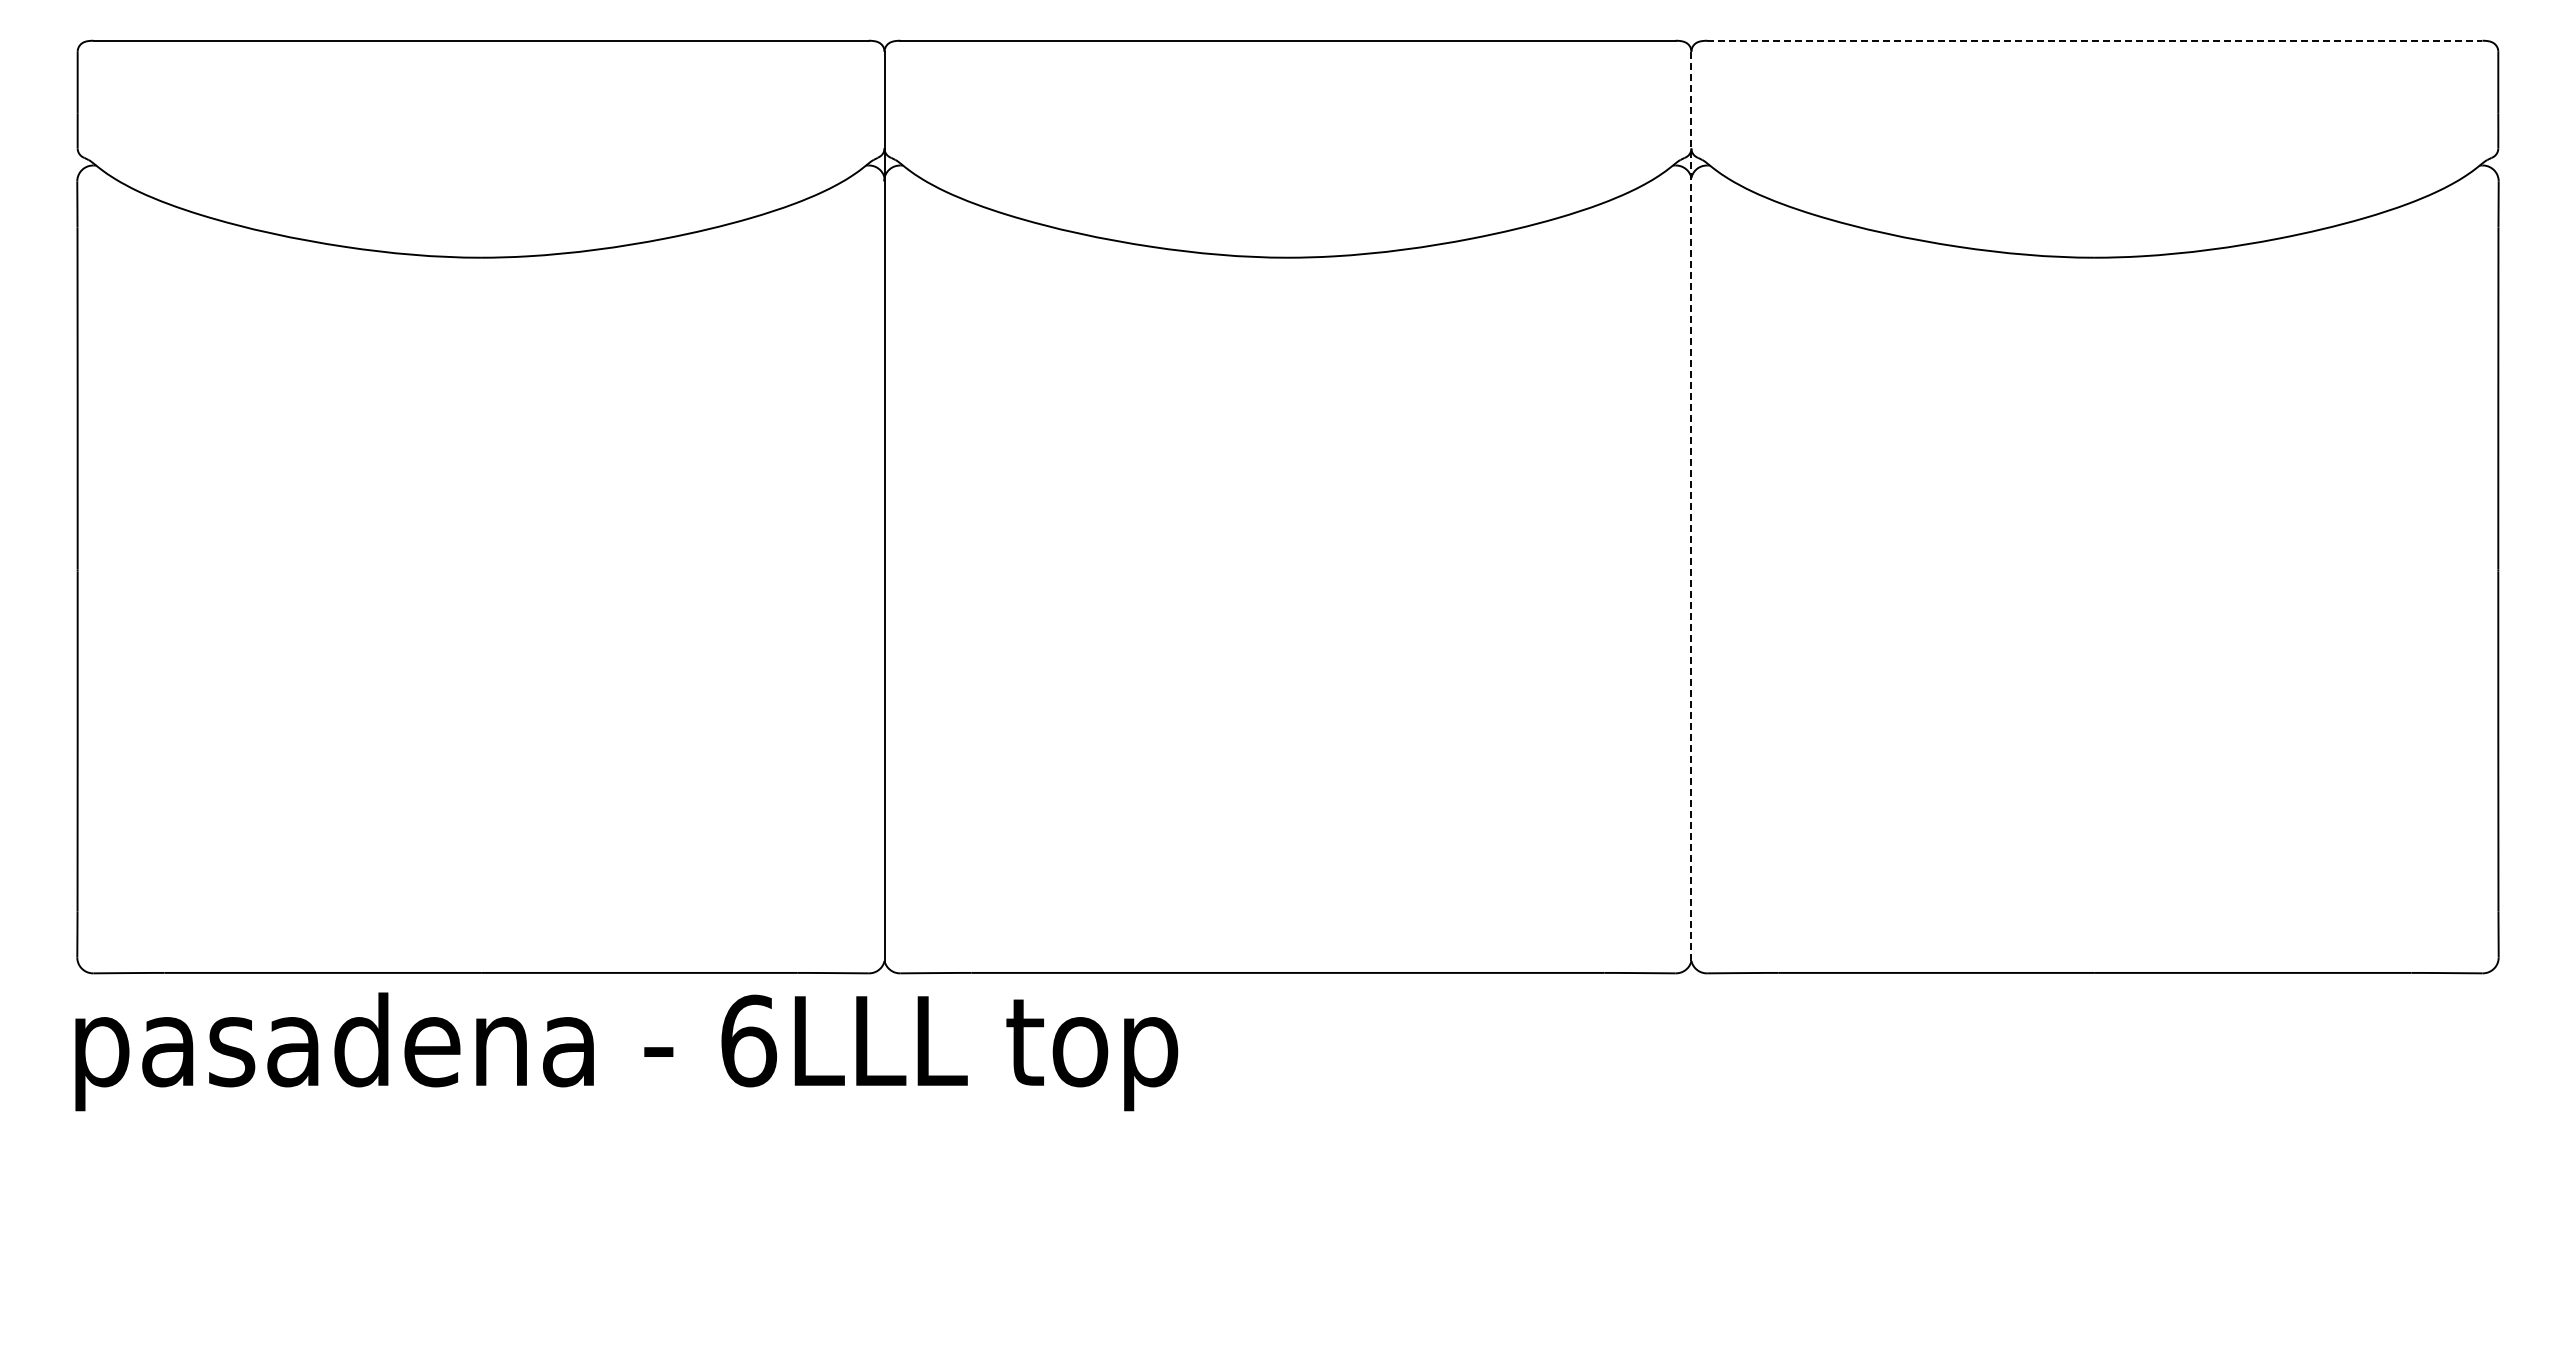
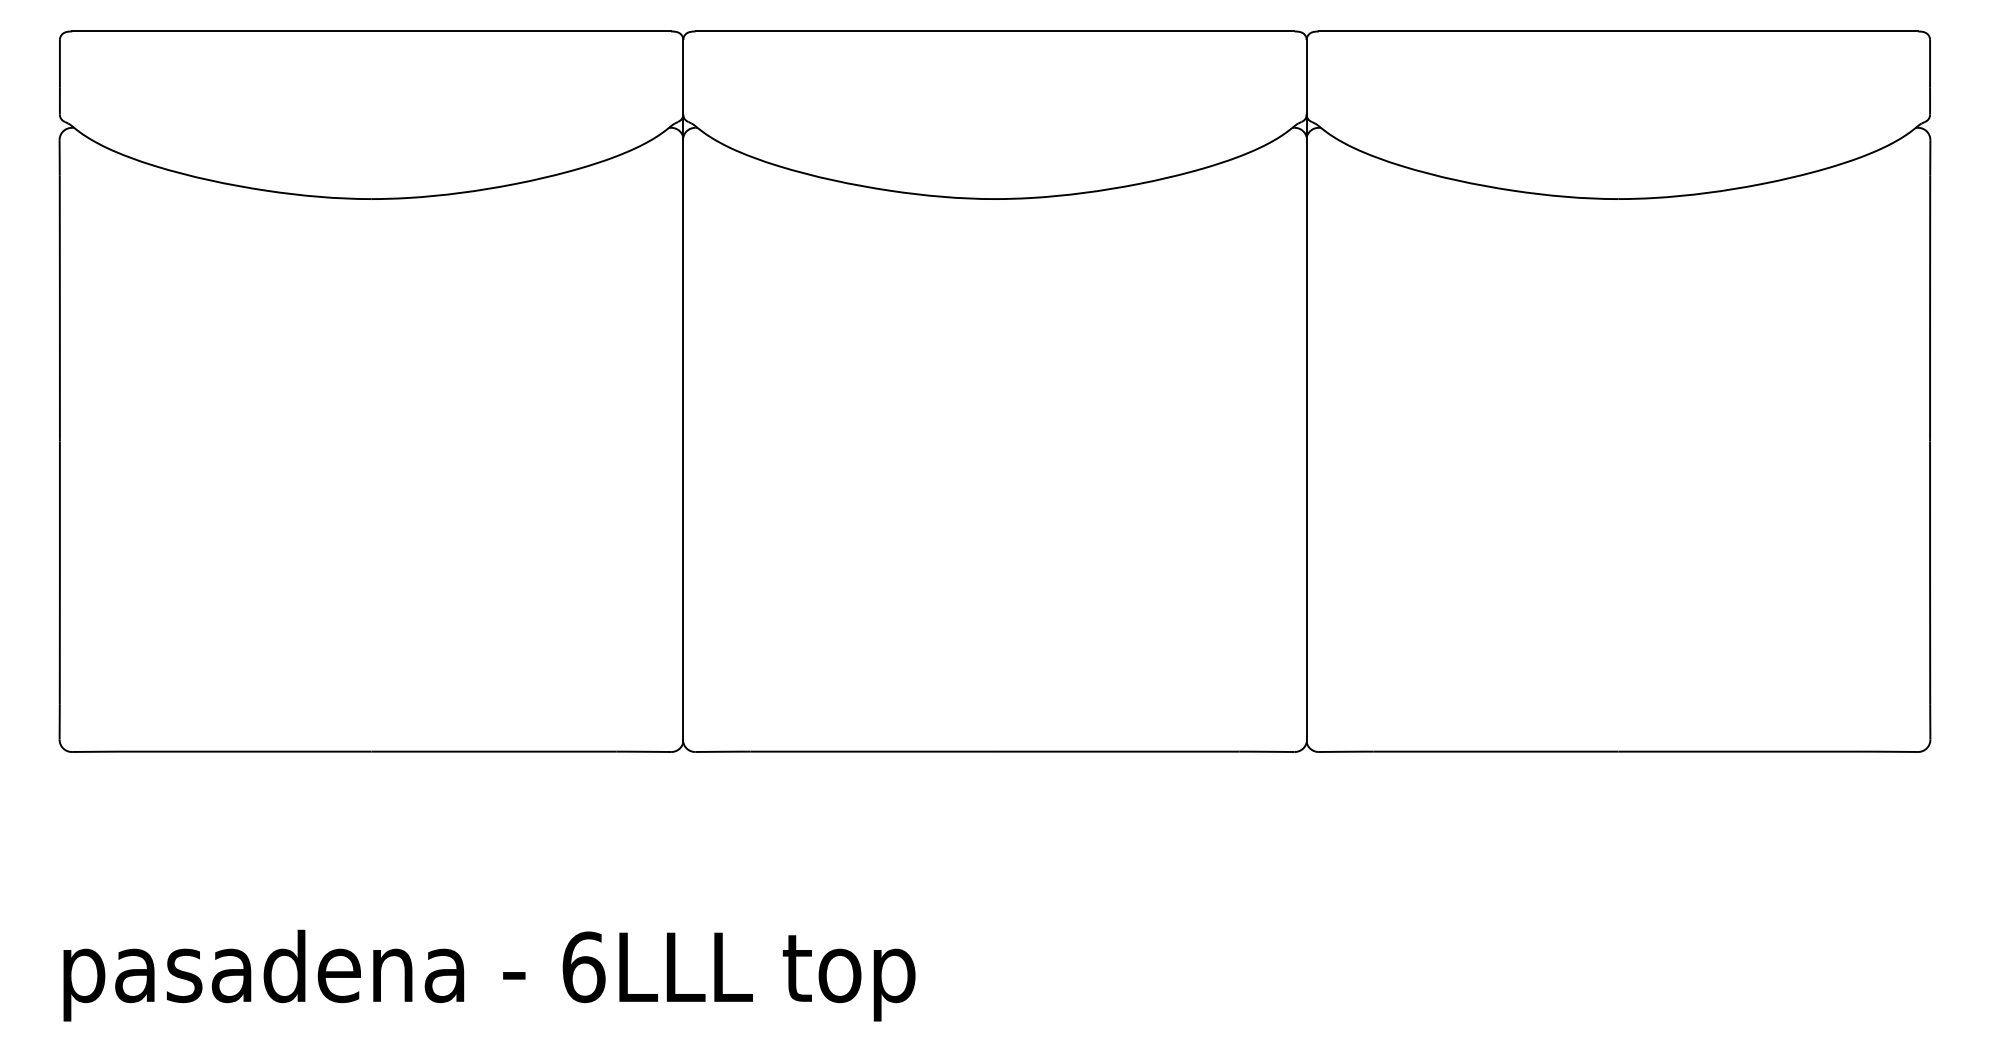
line: (2094, 40) -> (1618, 31), dashed -> solid
line: (1691, 506) -> (1306, 391), dashed -> solid
text: (626, 1051) -> (489, 975), moved

